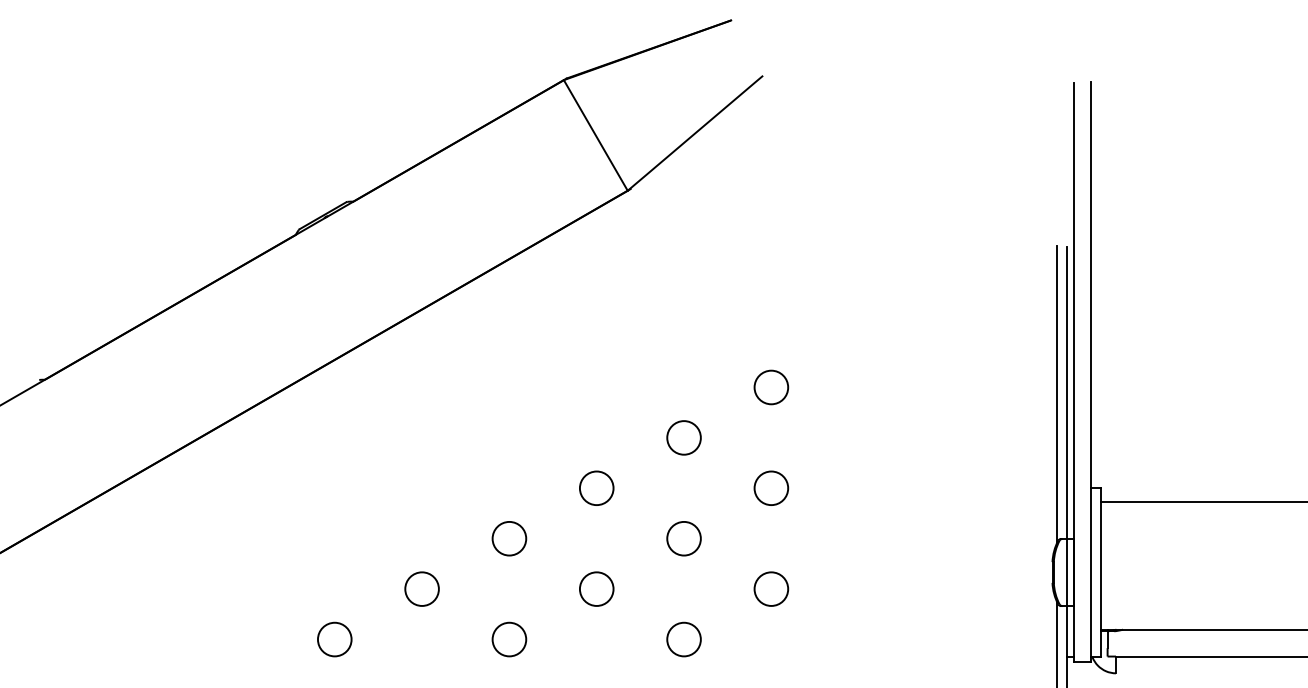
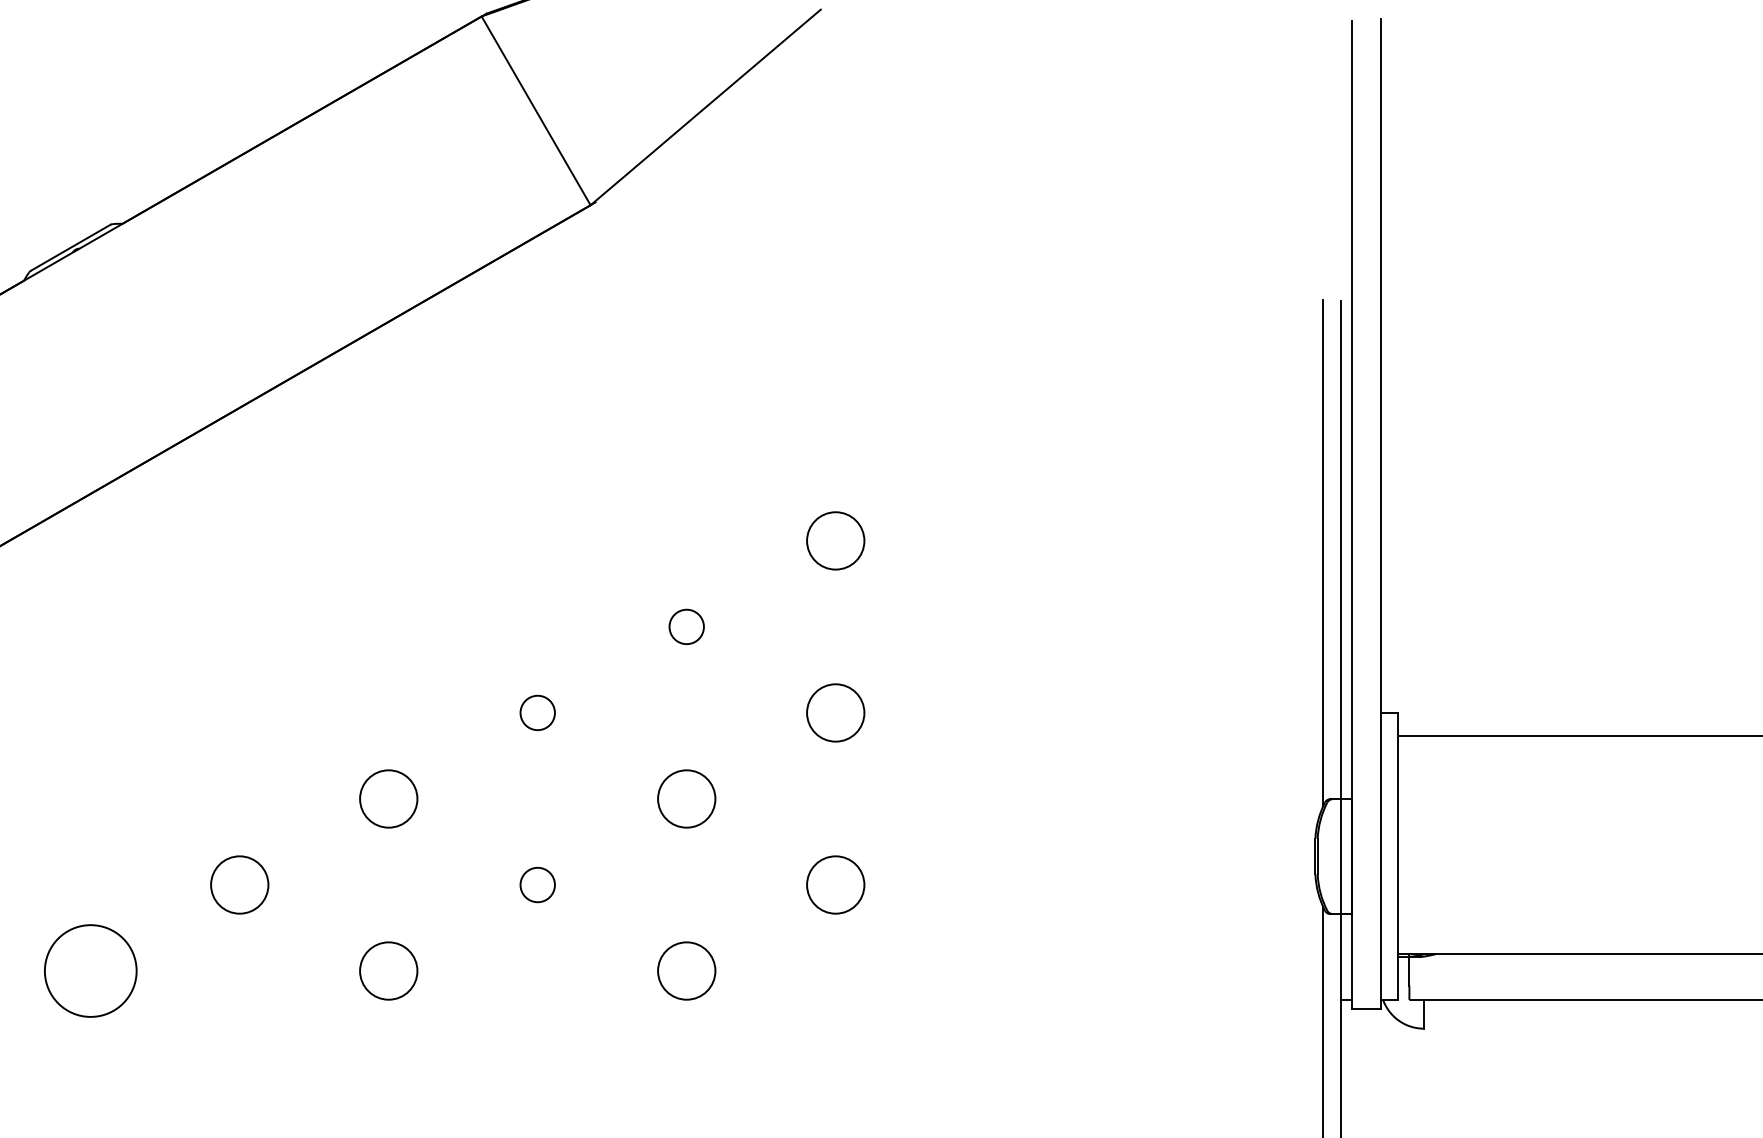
circle: (683, 437) -> (685, 626), size x0.6
circle: (596, 488) -> (537, 713), size x0.6
circle: (596, 588) -> (537, 883), size x0.6
circle: (334, 639) -> (90, 970), size x1.6

